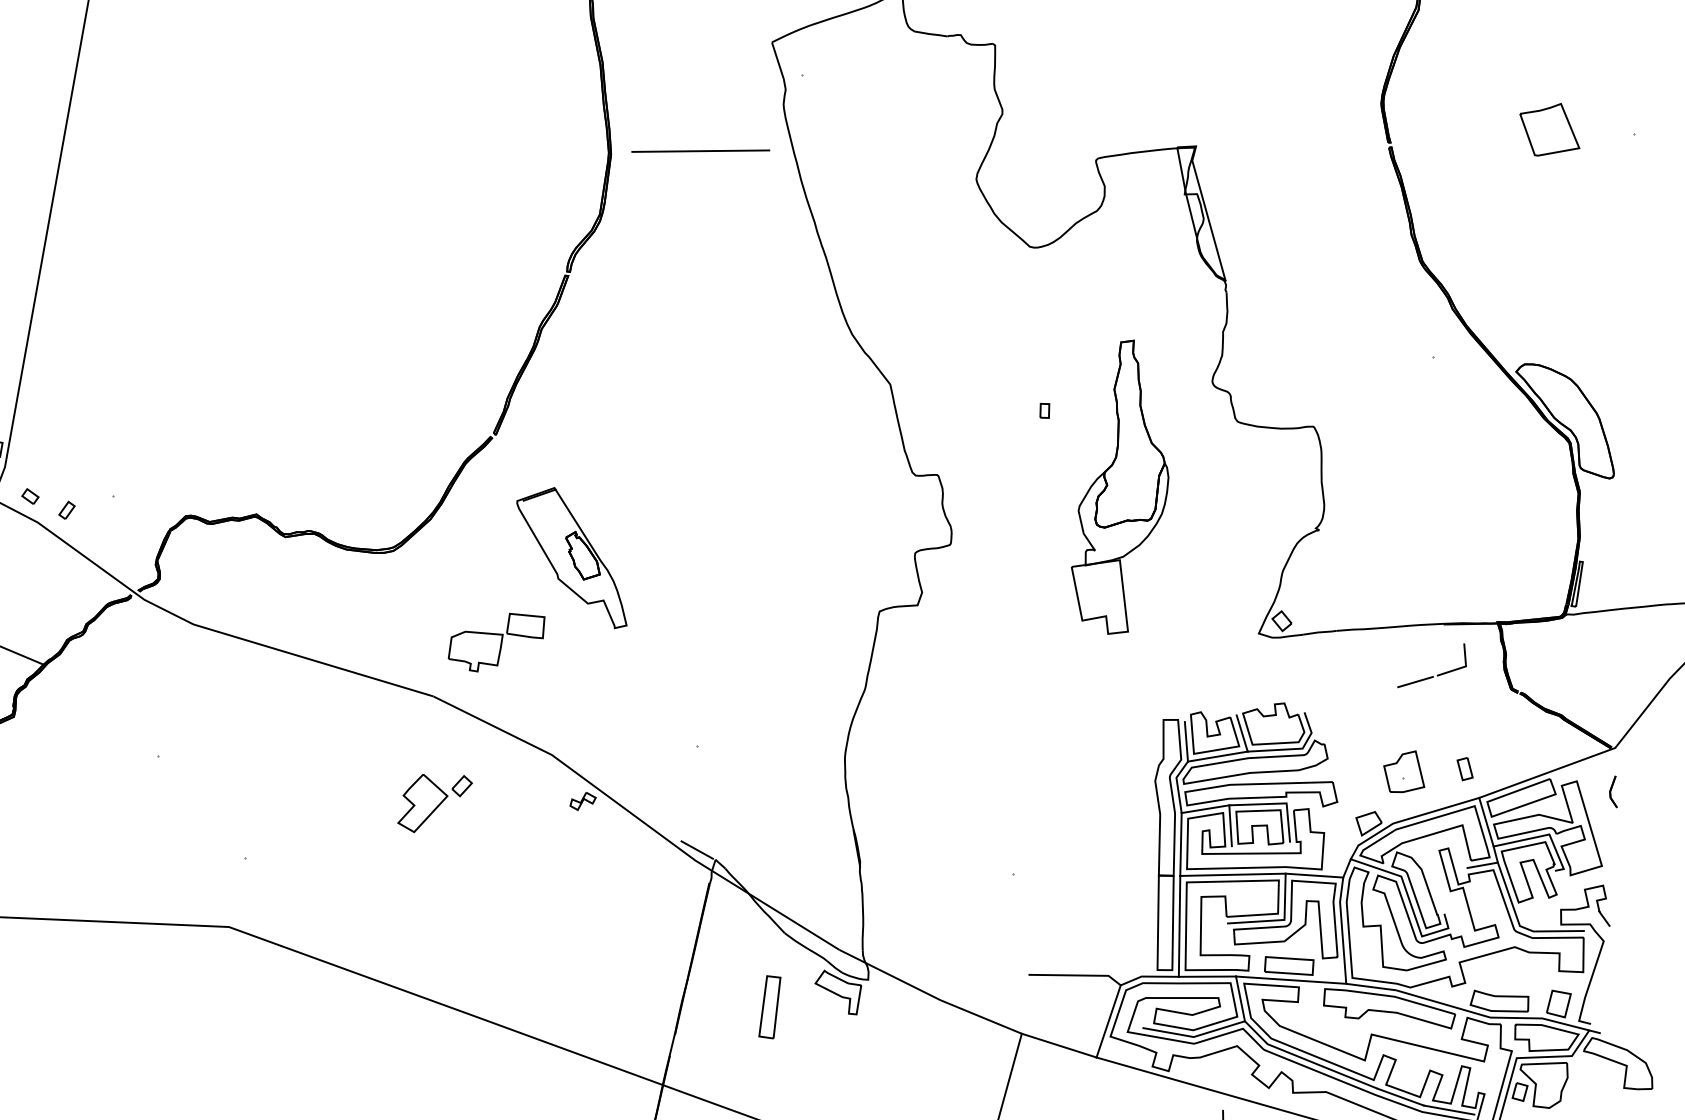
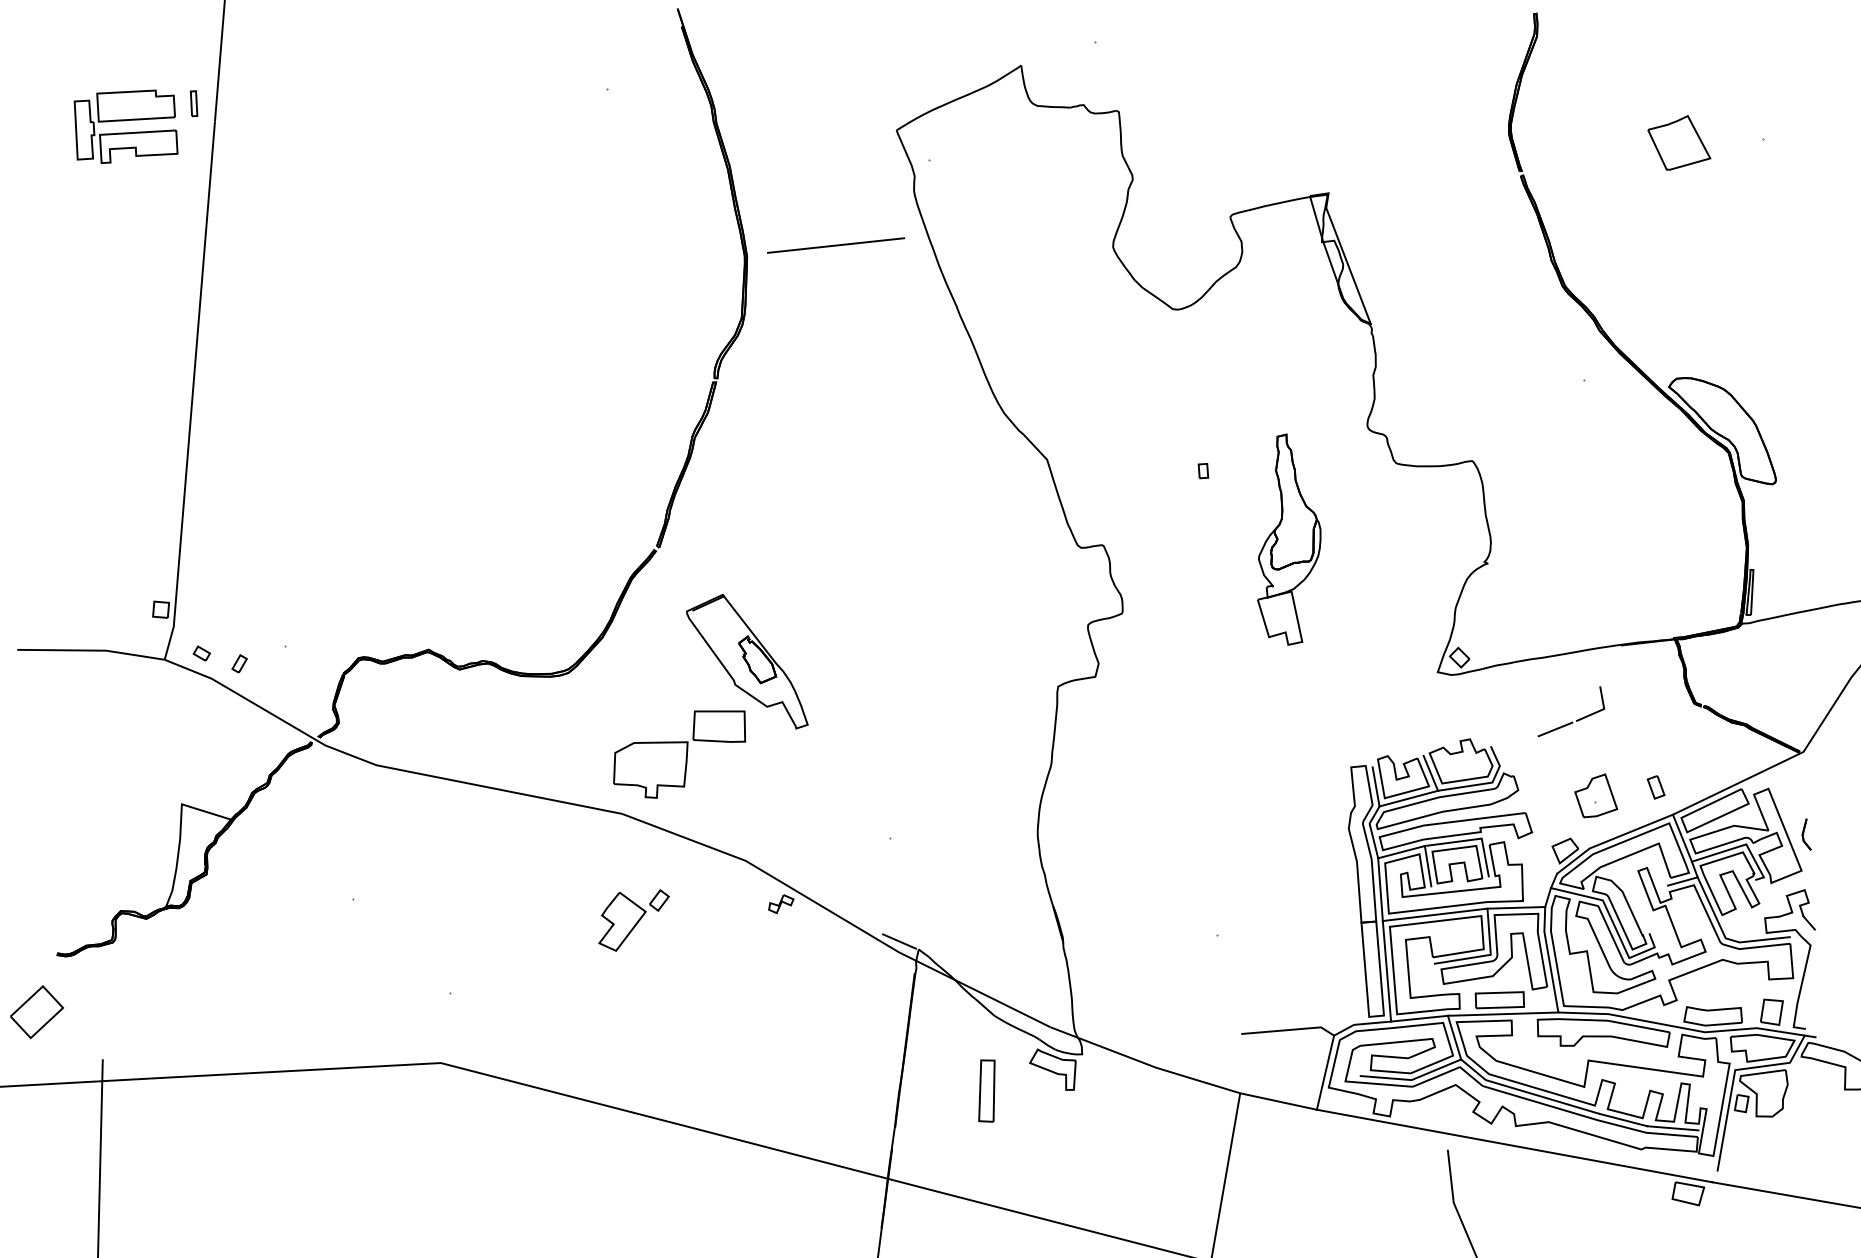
part: (1123, 487) -> (1289, 539), size x0.71
part: (496, 642) -> (679, 754), size x1.43
part: (1438, 674) -> (1577, 719), moved
part: (1614, 791) -> (1806, 834), moved

